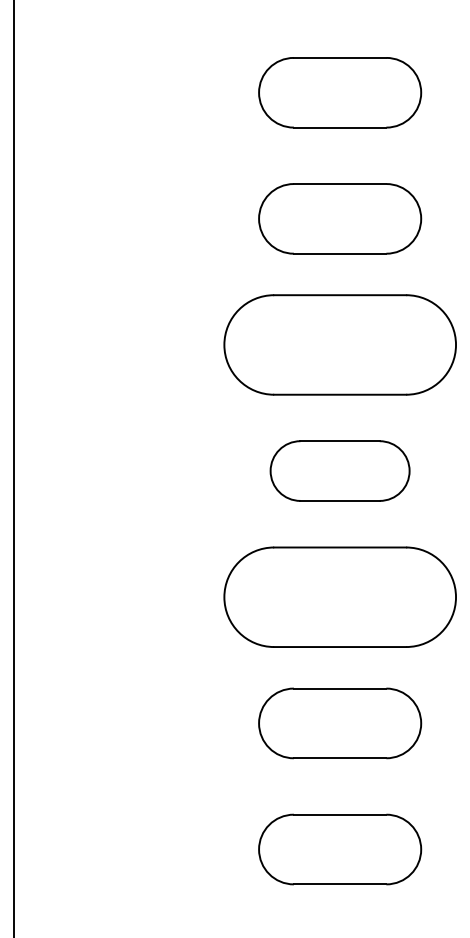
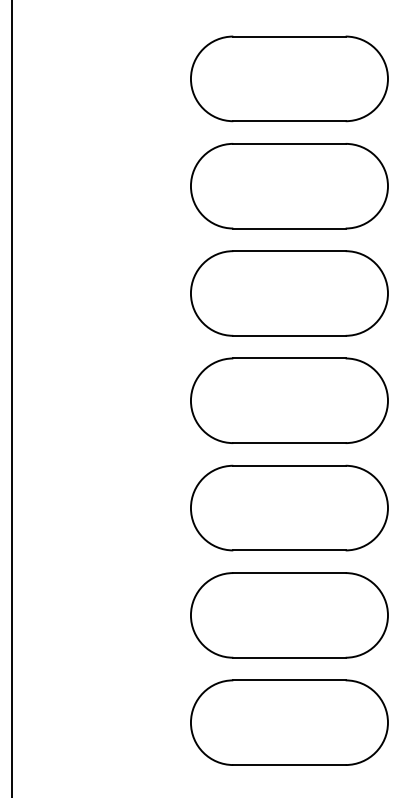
part: (339, 92) -> (288, 78), size x1.43
part: (339, 218) -> (288, 185), size x1.43
part: (339, 470) -> (288, 400), size x1.67
part: (339, 723) -> (288, 615), size x1.43
part: (339, 849) -> (288, 722), size x1.43

